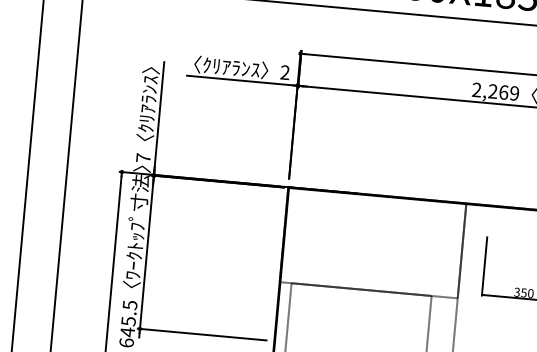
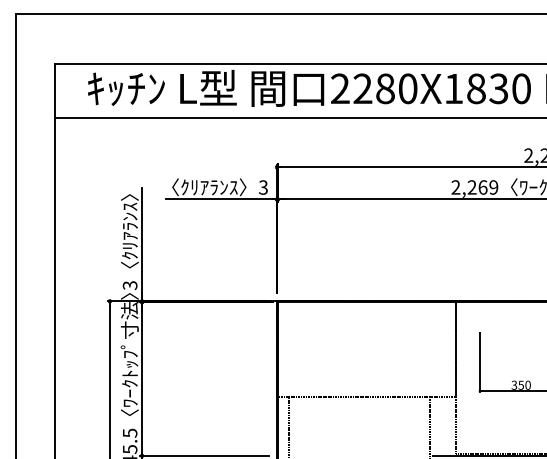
text: (285, 72) -> (263, 187), 2 -> 3
text: (142, 158) -> (129, 285), 7 -> 3

